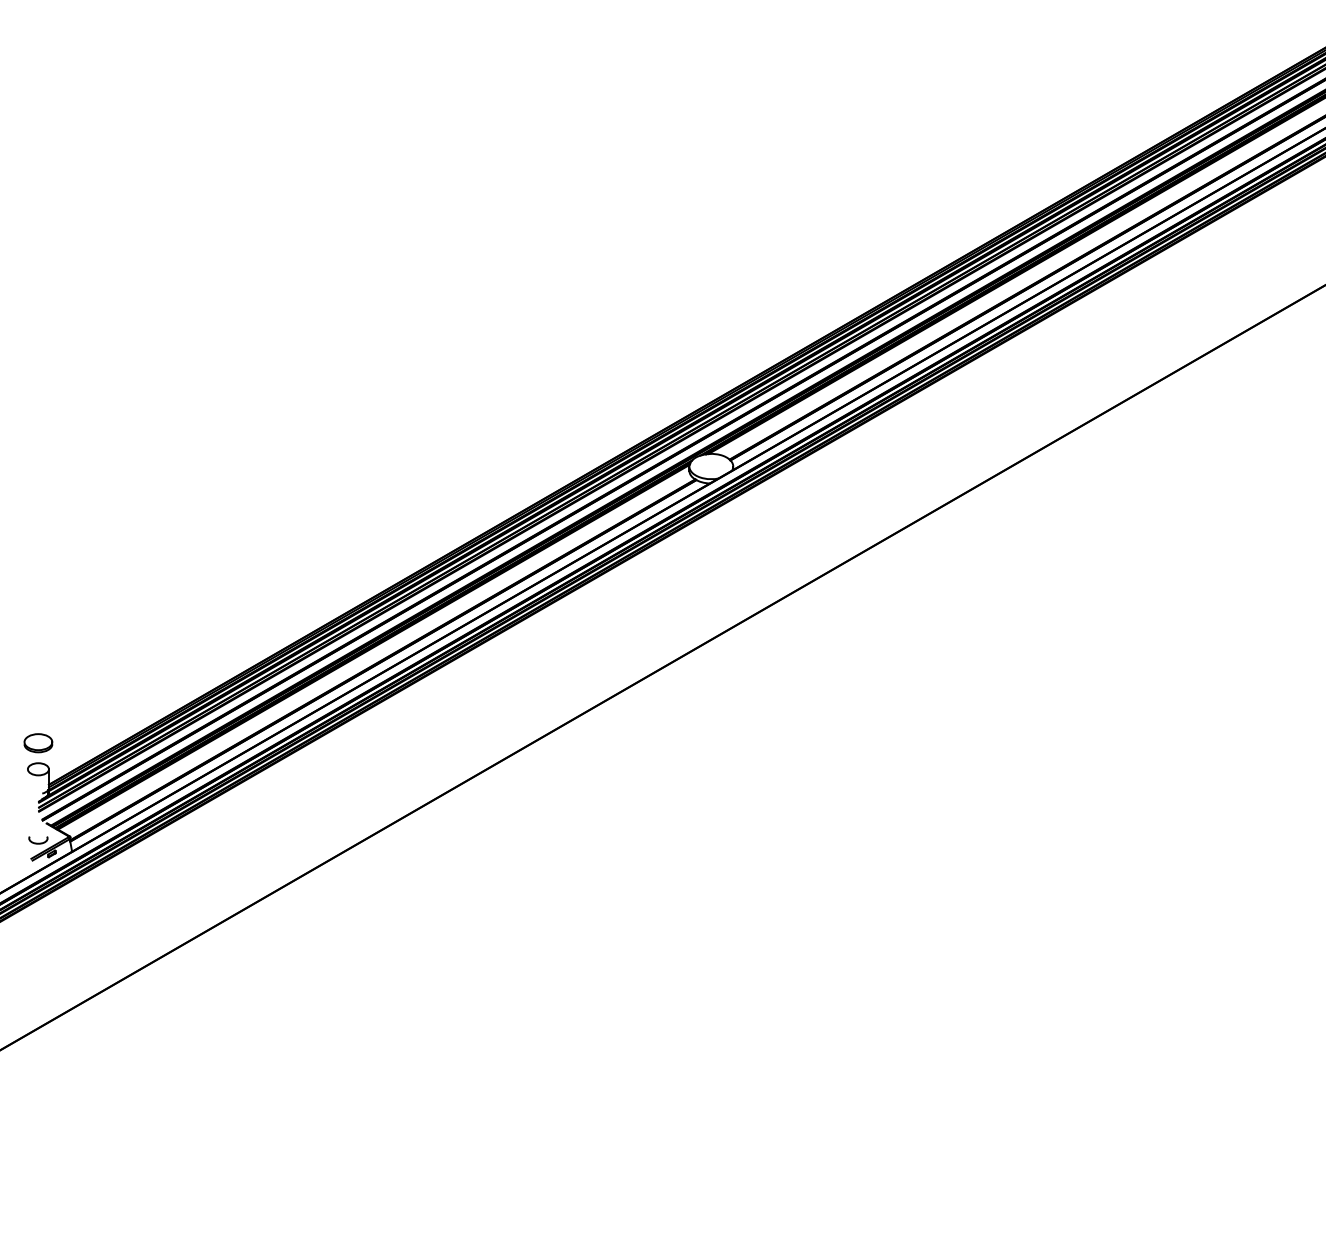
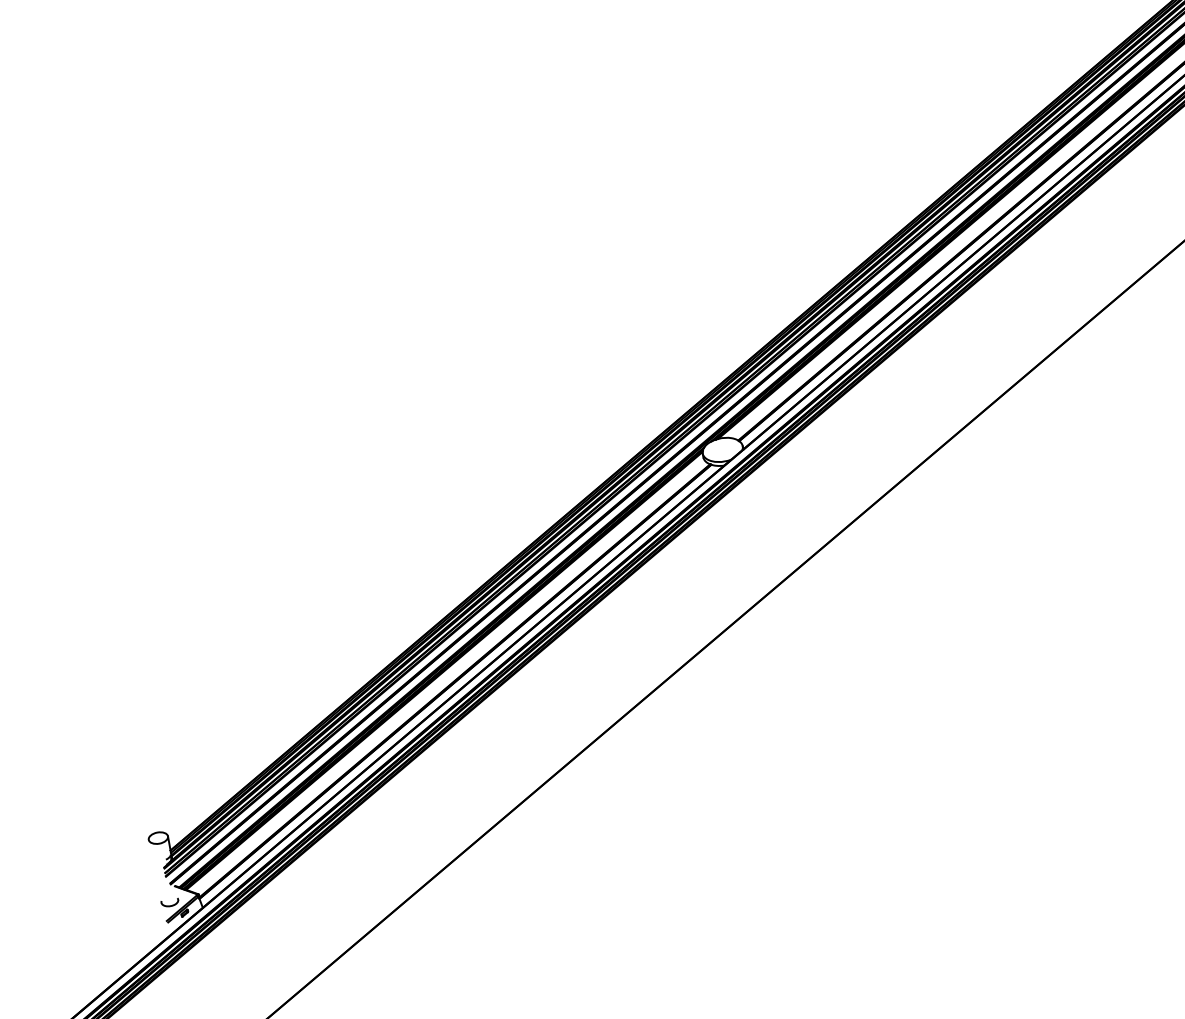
part: (38, 743) -> (154, 814), removed

